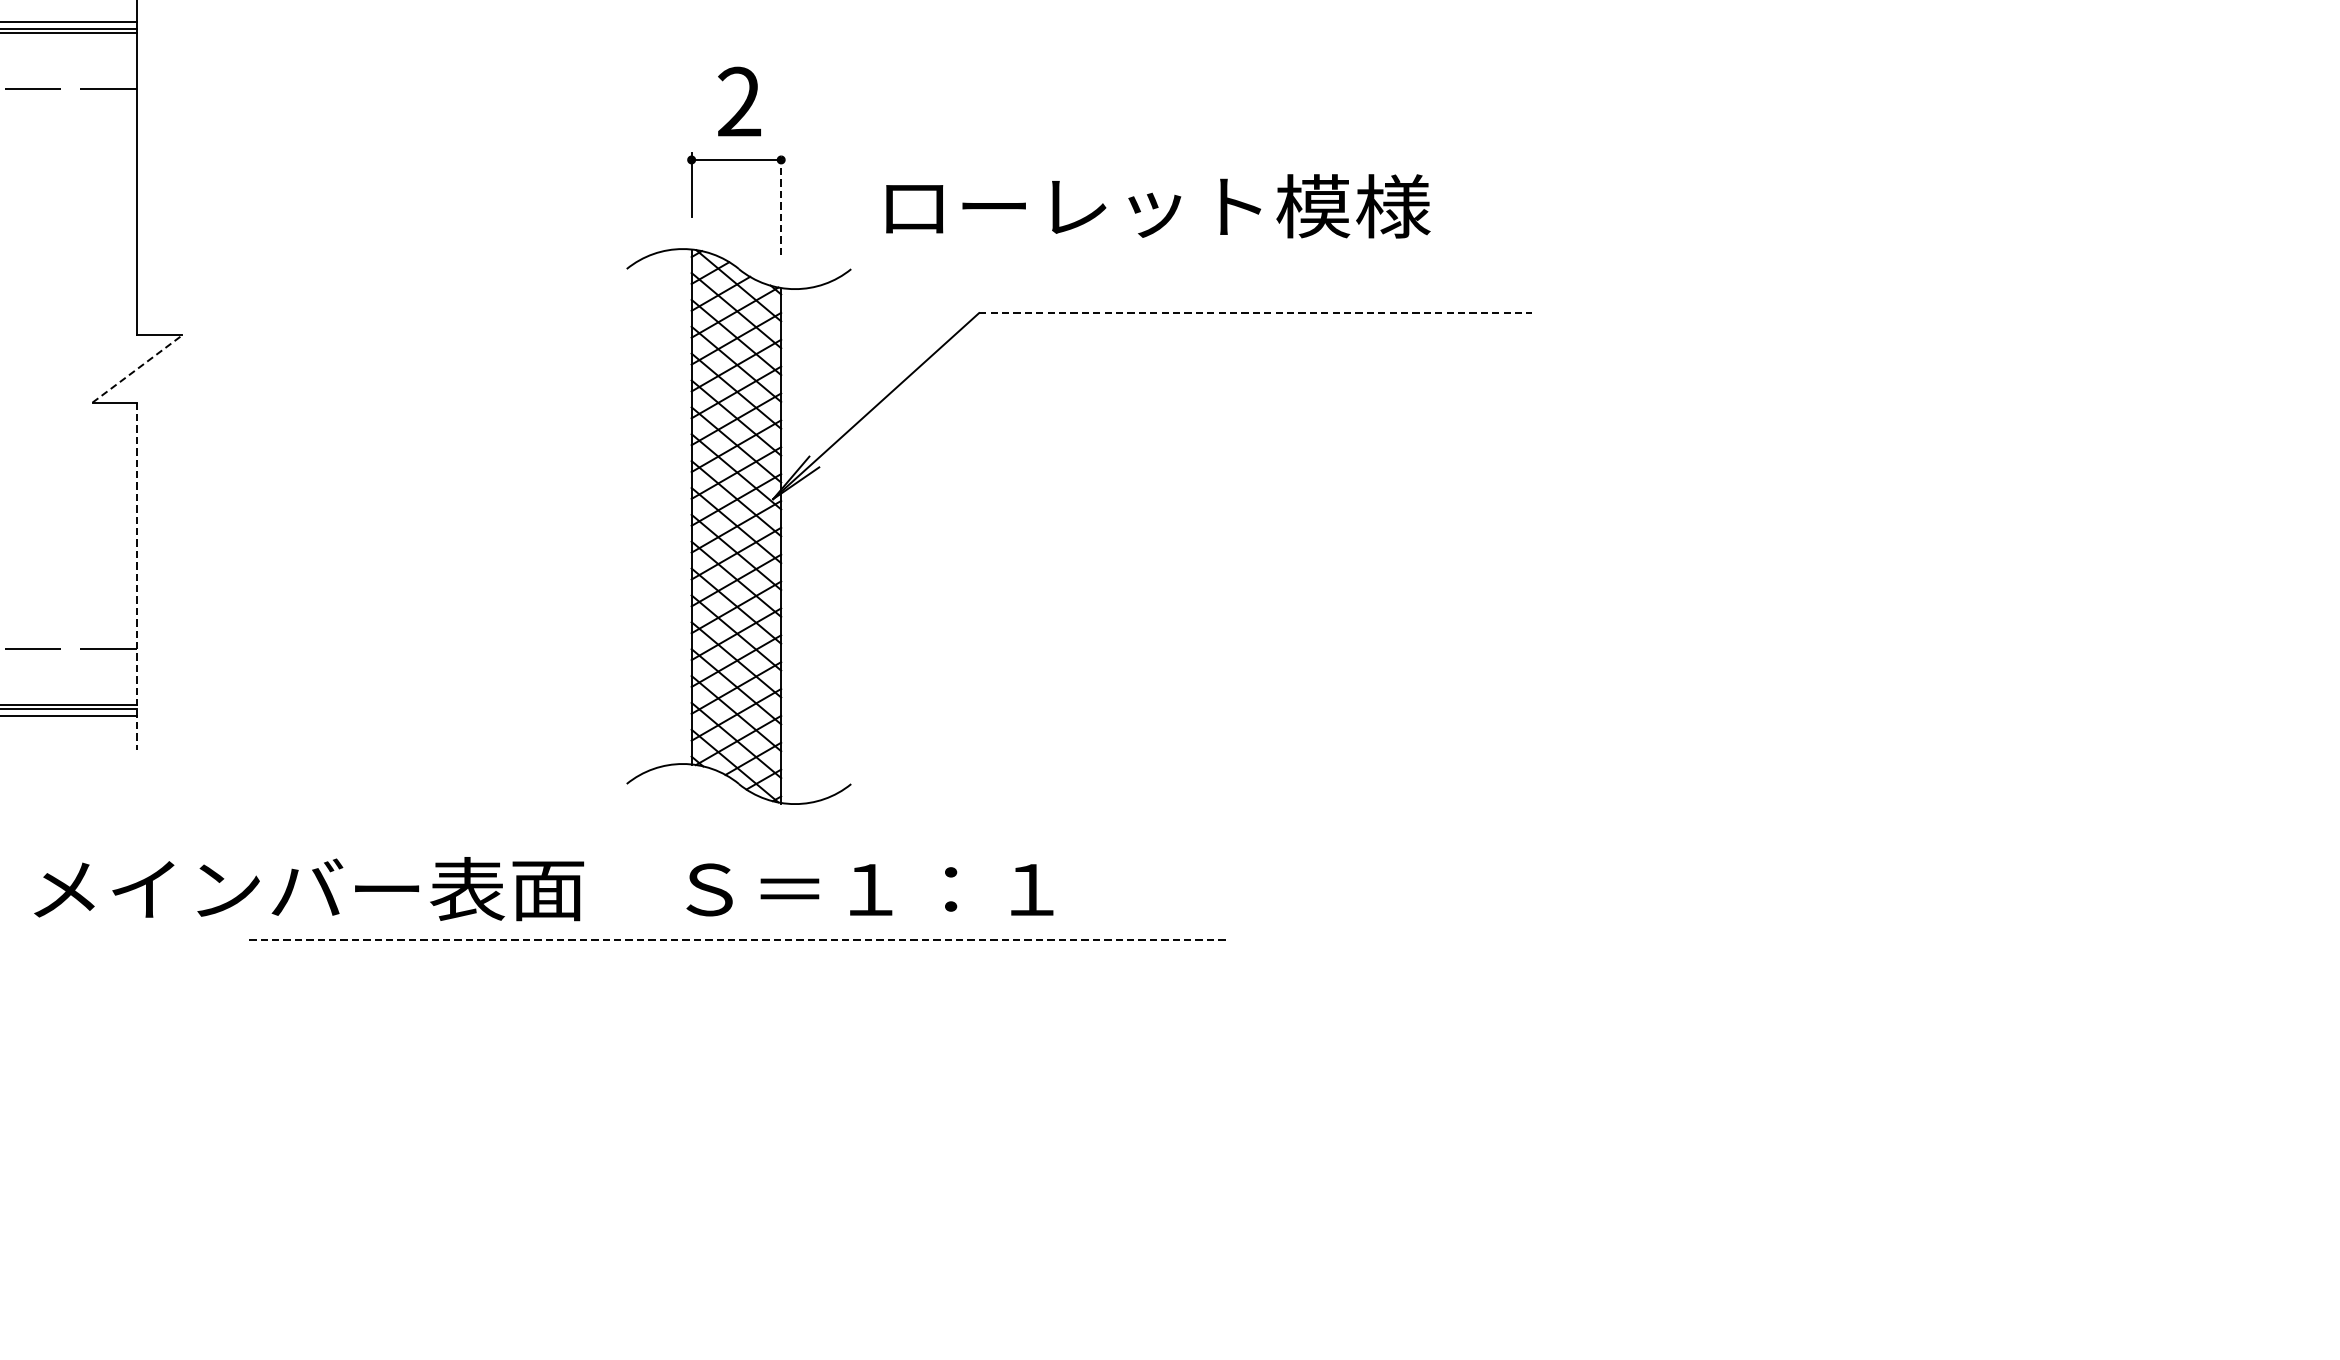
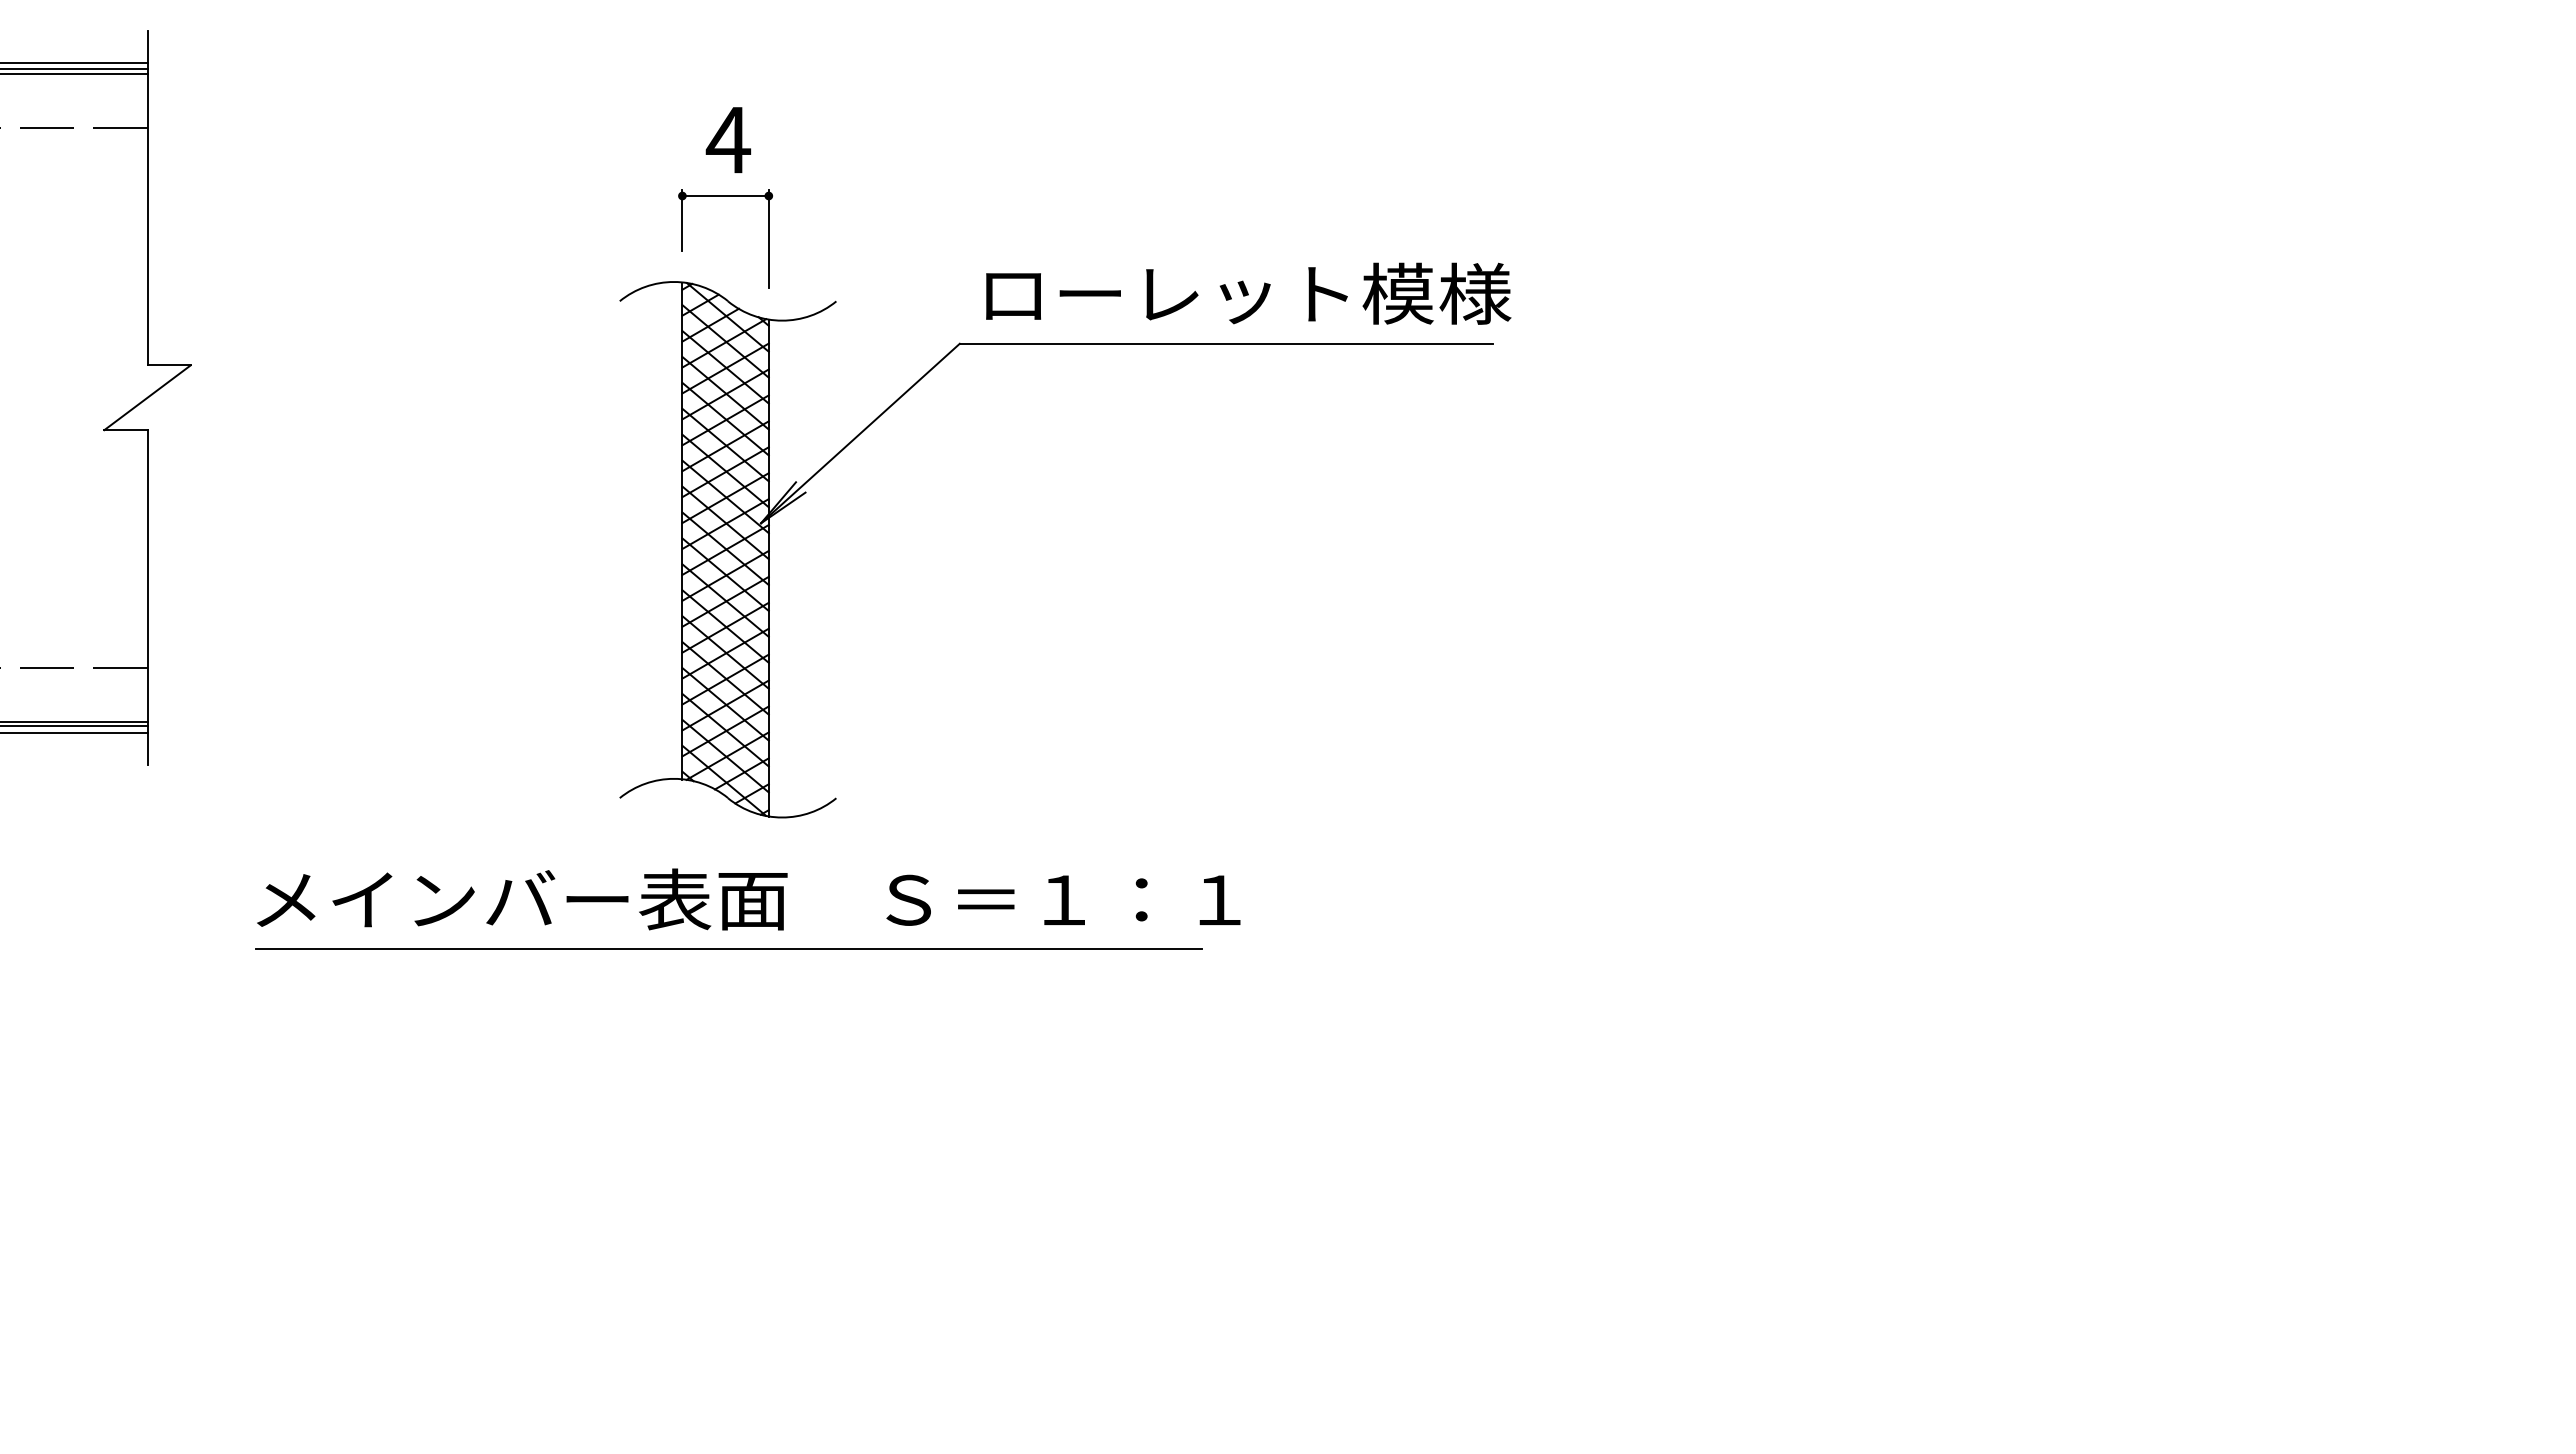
text: (739, 101) -> (728, 139), 2 -> 4
line: (780, 203) -> (768, 238), dashed -> solid
text: (1158, 206) -> (1248, 293), moved
line: (1255, 312) -> (1226, 343), dashed -> solid
line: (137, 368) -> (147, 397), dashed -> solid
line: (137, 577) -> (147, 598), dashed -> solid
text: (543, 889) -> (748, 899), moved
line: (740, 939) -> (729, 948), dashed -> solid

